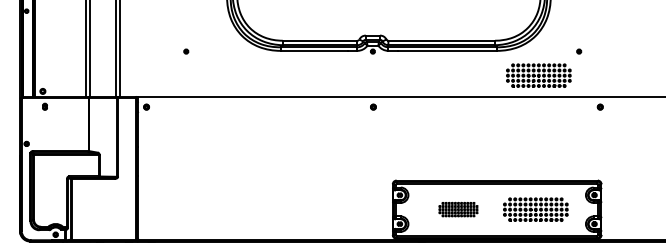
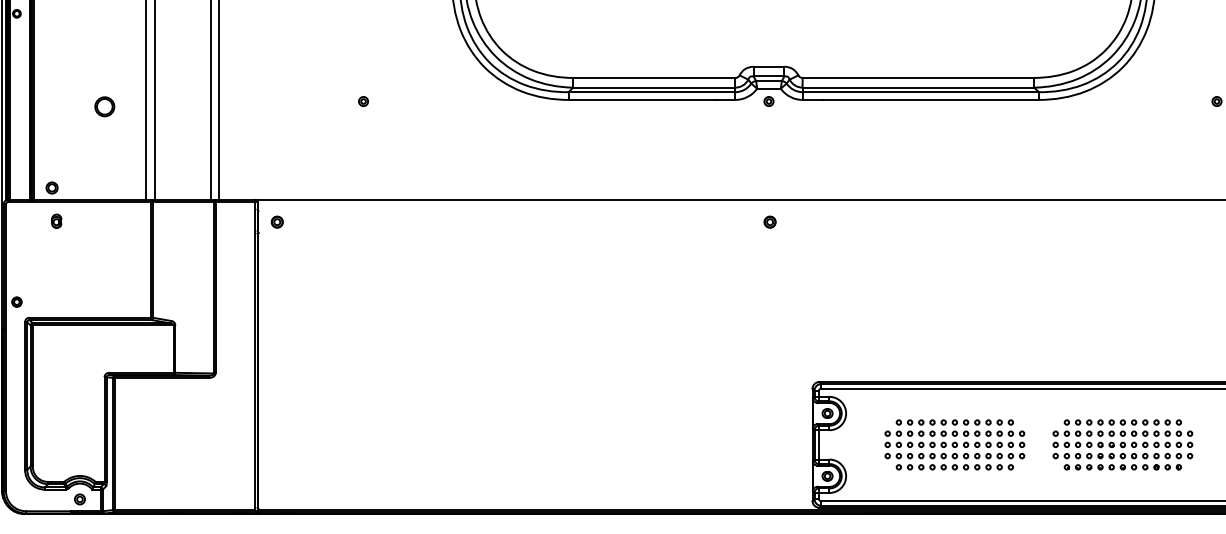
part: (66, 53) -> (103, 105), added
part: (538, 75) -> (1128, 153), removed
part: (458, 209) -> (954, 444), size x1.67

